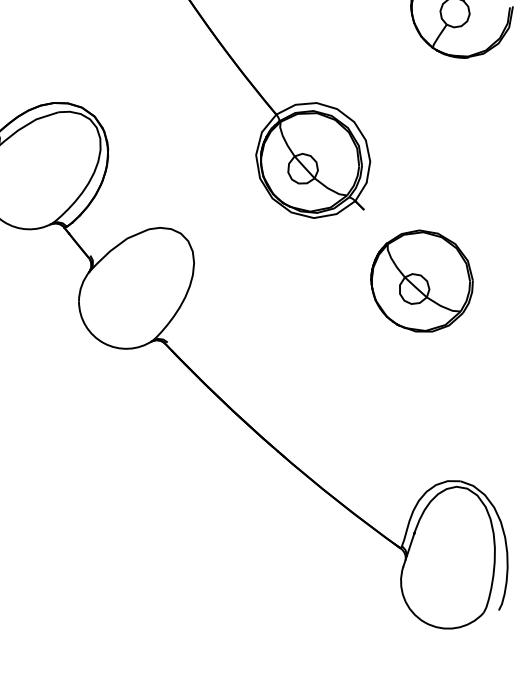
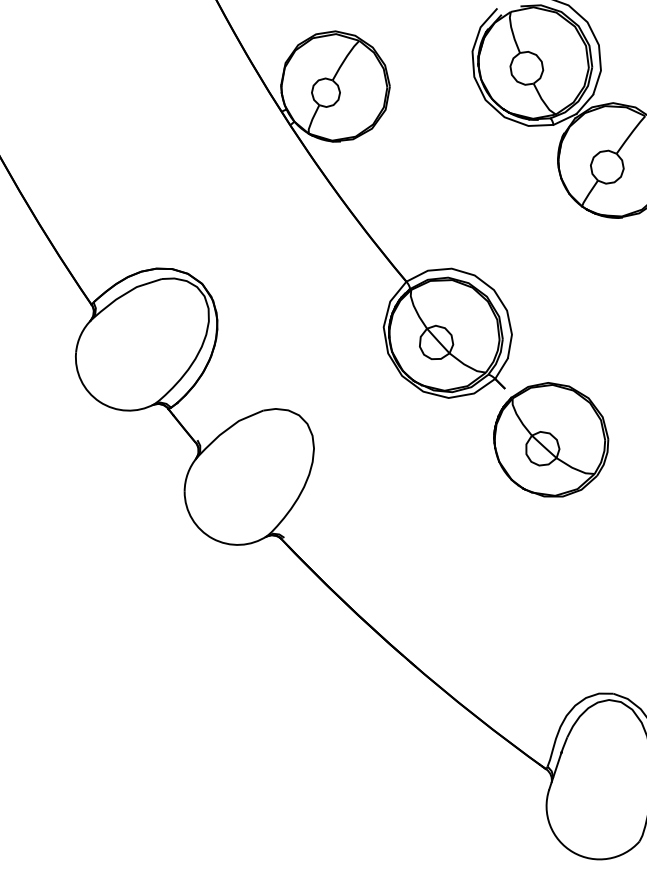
part: (422, 280) -> (551, 439), moved

